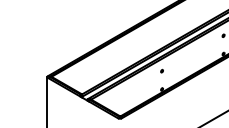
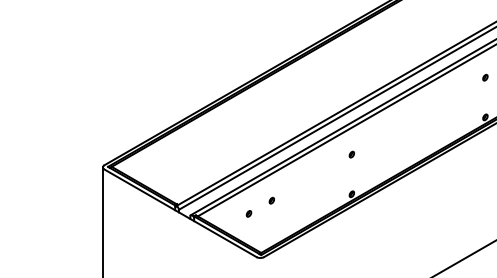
part: (119, 95) -> (259, 207), added

